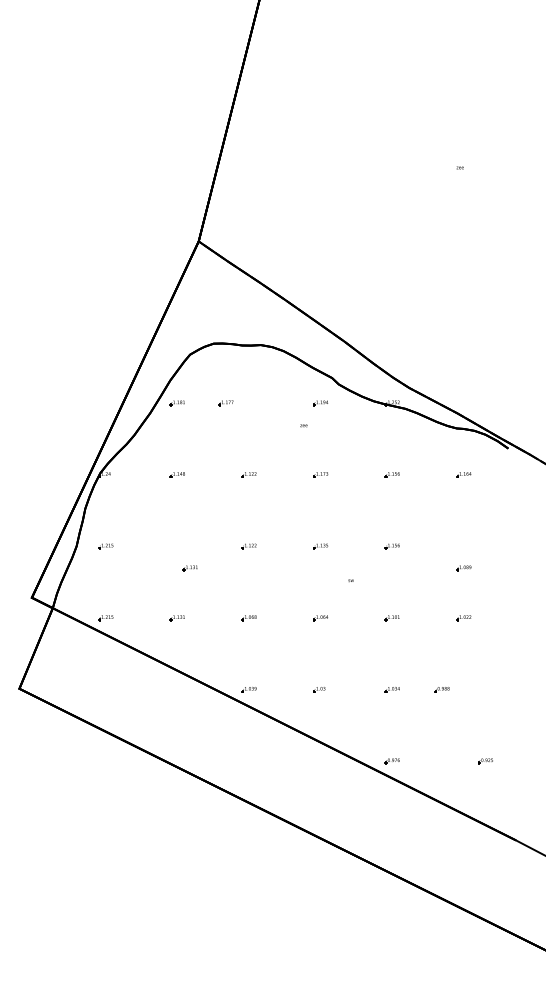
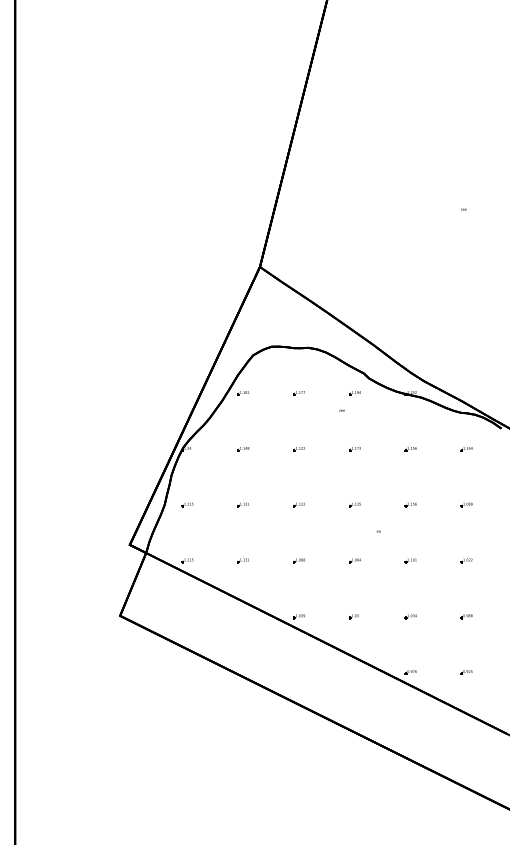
part: (225, 403) -> (298, 393), moved
part: (189, 567) -> (242, 504), moved
part: (463, 567) -> (466, 504), moved
part: (441, 689) -> (466, 616), moved
part: (485, 761) -> (466, 672), moved

